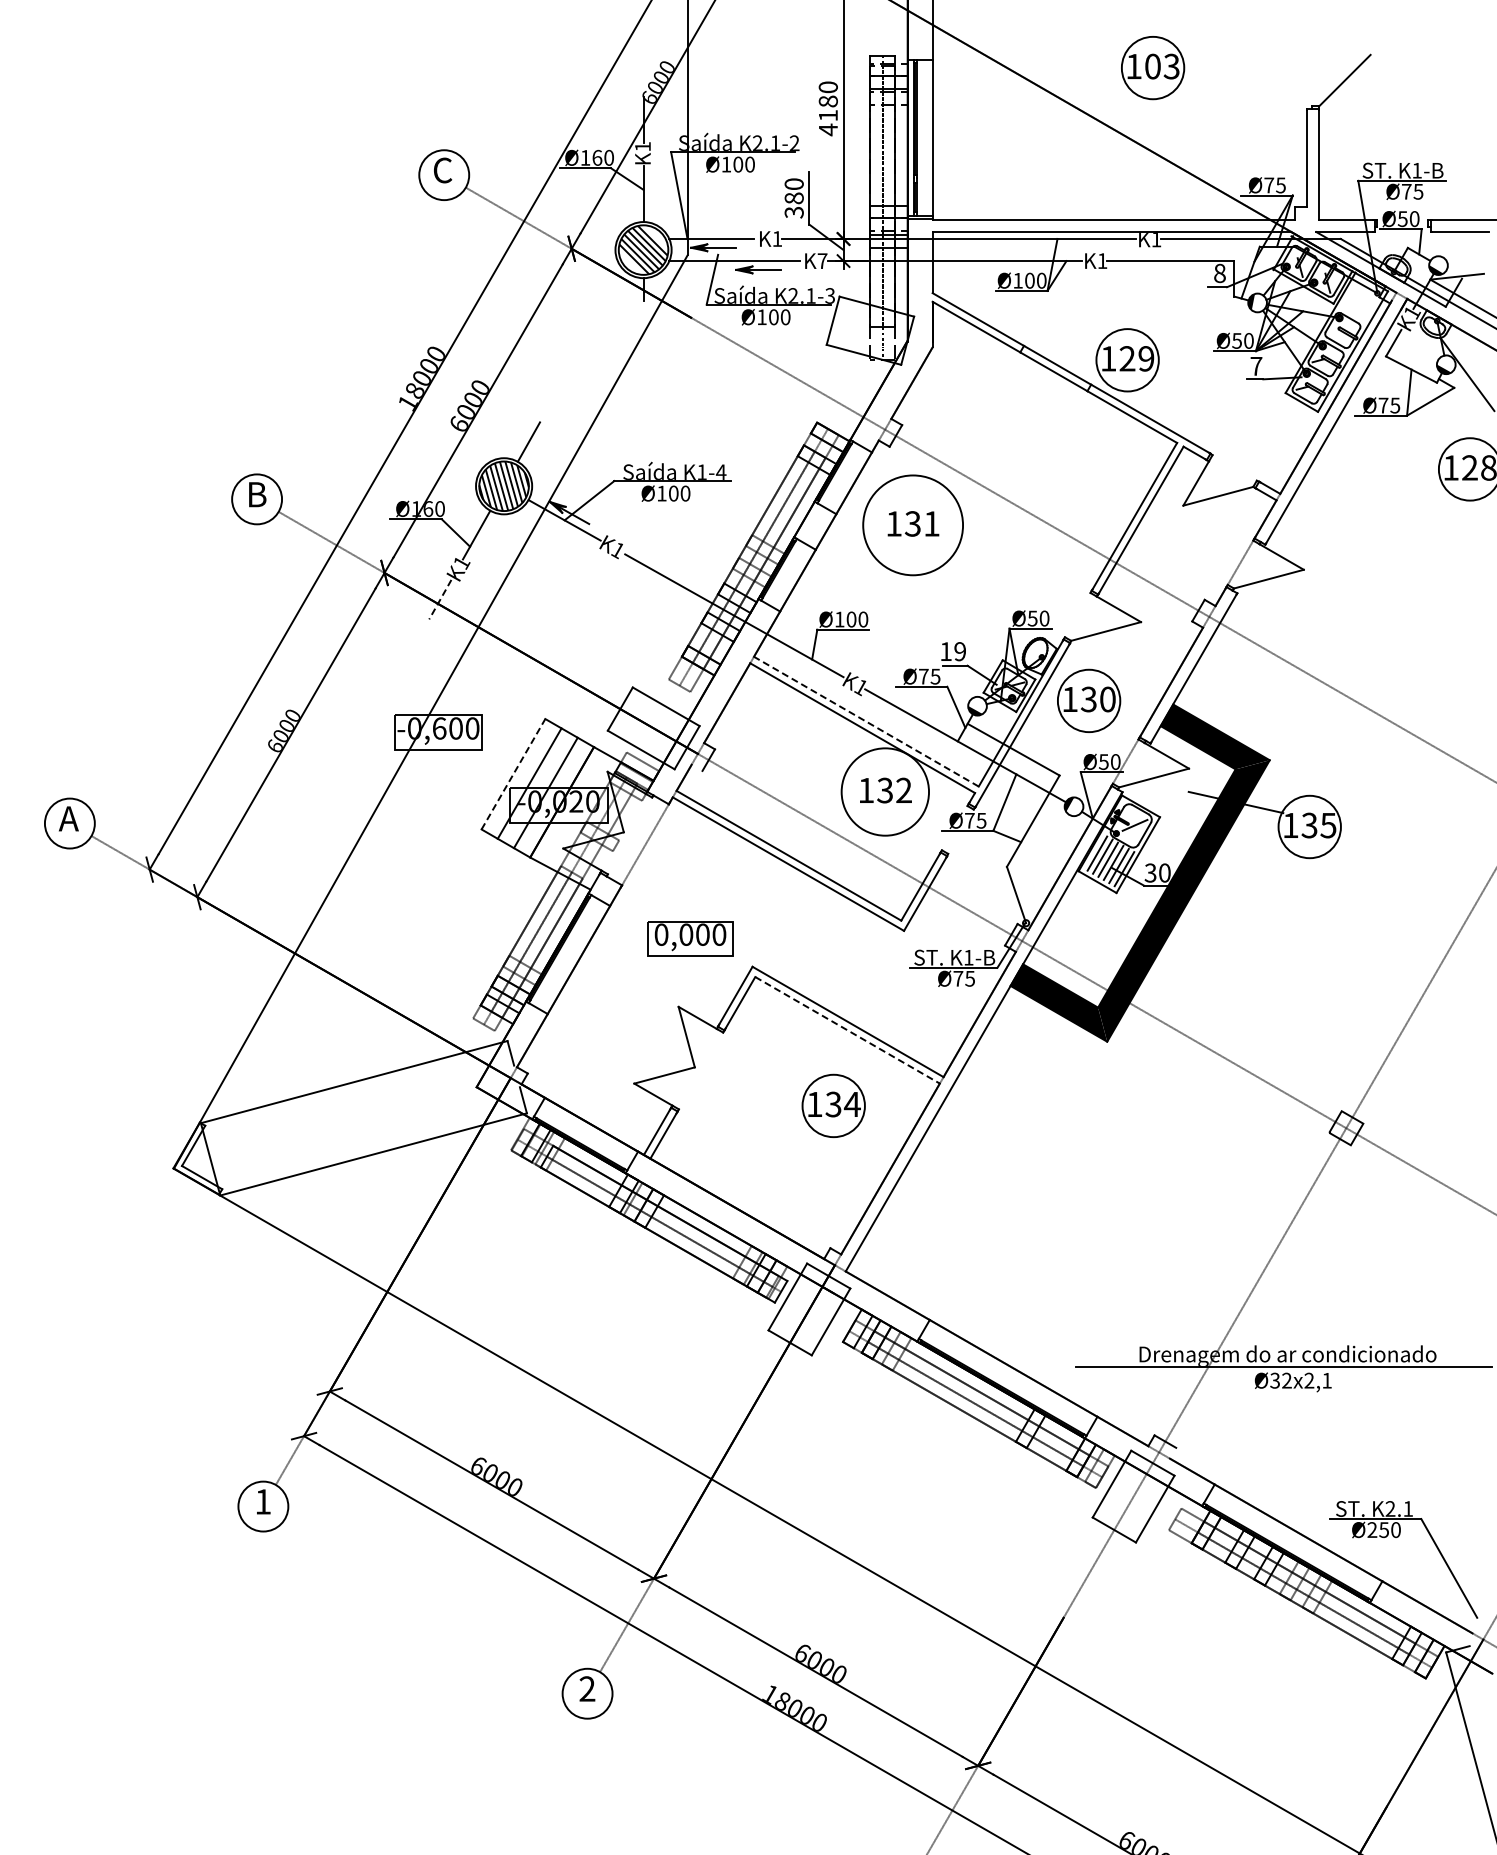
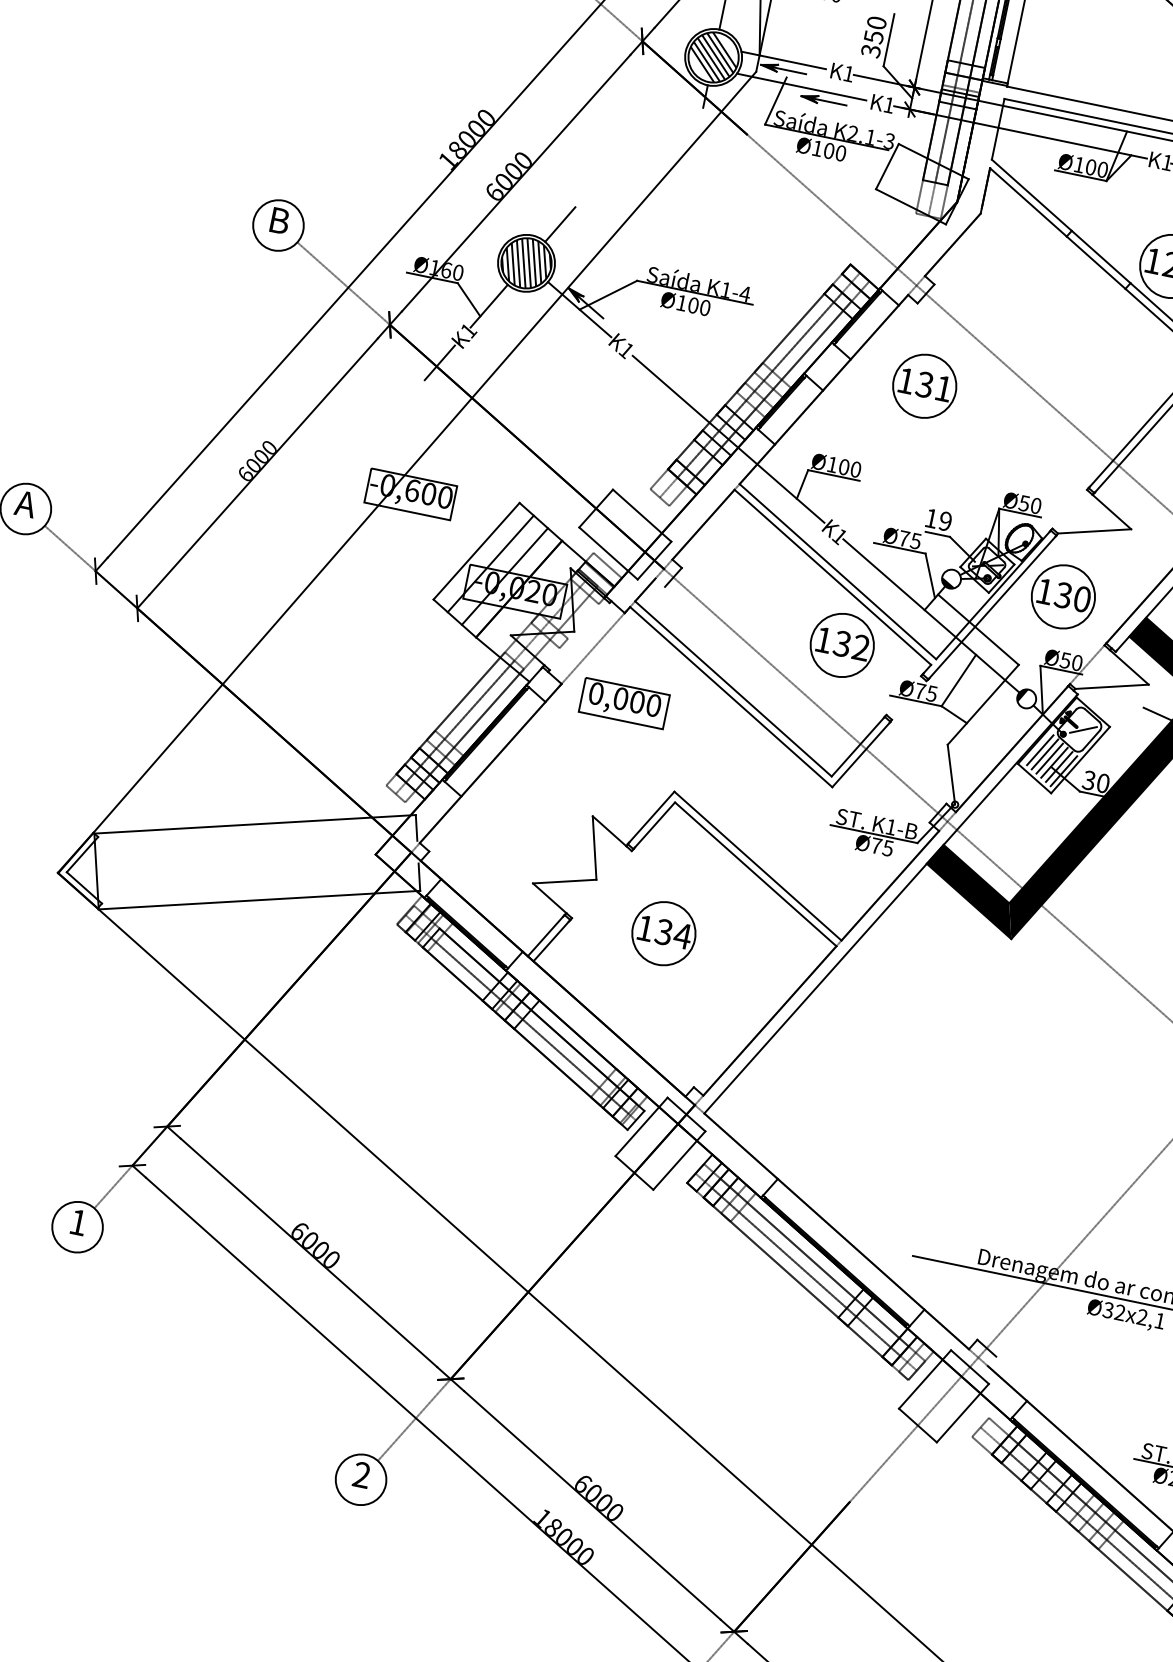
text: (793, 198) -> (873, 37), 380 -> 350
text: (822, 260) -> (889, 104), K7 -> K1
circle: (912, 525) -> (924, 386), size x0.62
line: (440, 599) -> (440, 362), dashed -> solid
line: (866, 721) -> (838, 571), dashed -> solid
line: (513, 774) -> (476, 551), dashed -> solid
circle: (885, 791) -> (842, 644), size x0.71
part: (690, 938) -> (624, 703), moved
line: (847, 1030) -> (755, 874), dashed -> solid
part: (833, 1105) -> (663, 933), moved

